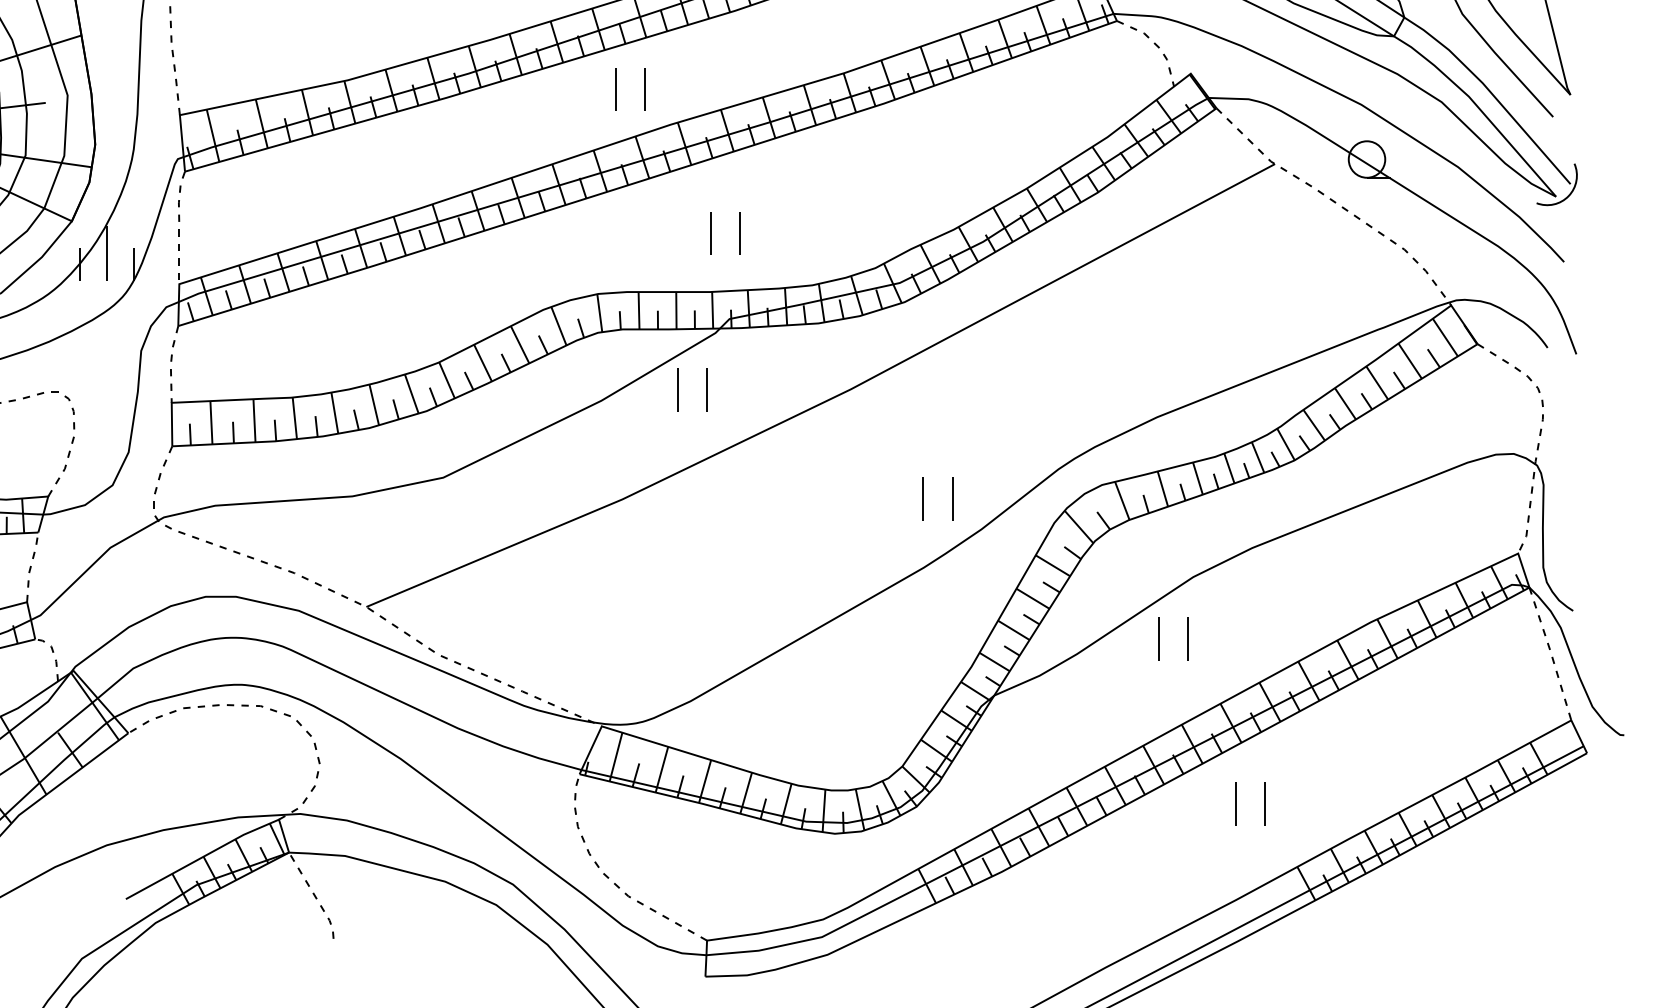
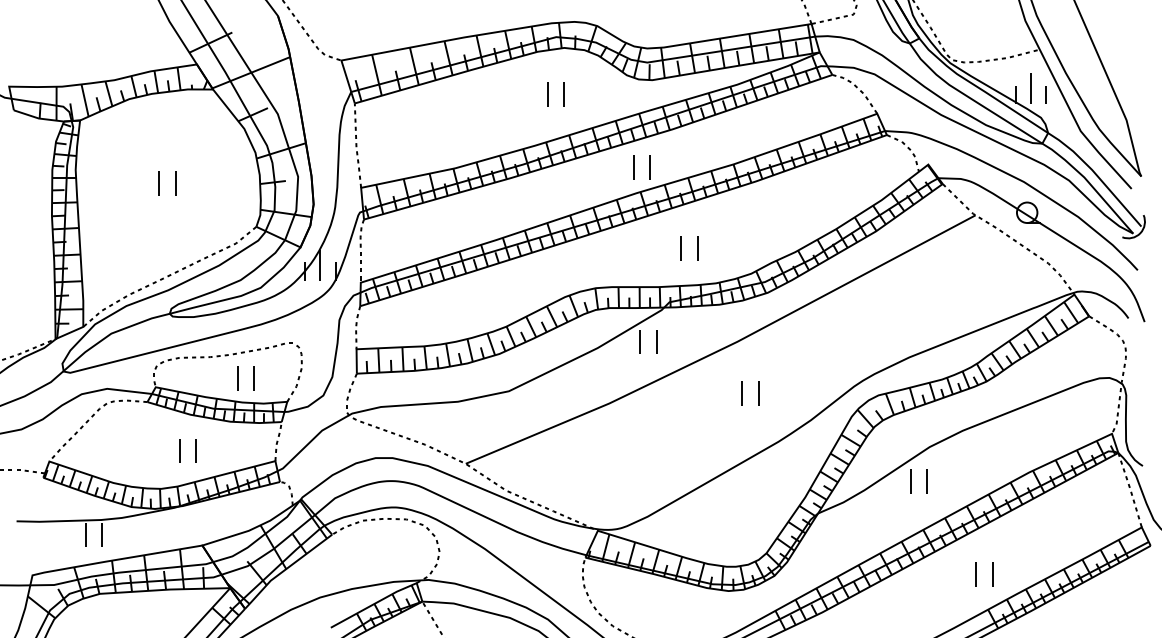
part: (617, 89) -> (634, 167), moved
part: (711, 233) -> (681, 248), moved
part: (923, 499) -> (742, 393), moved
part: (1235, 804) -> (976, 574), moved

